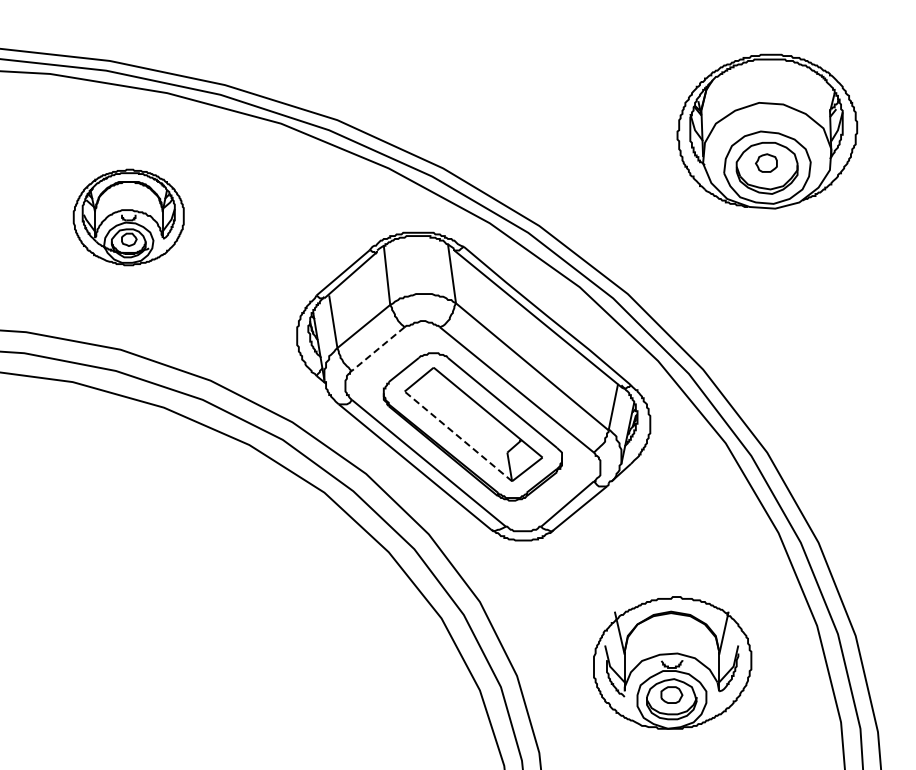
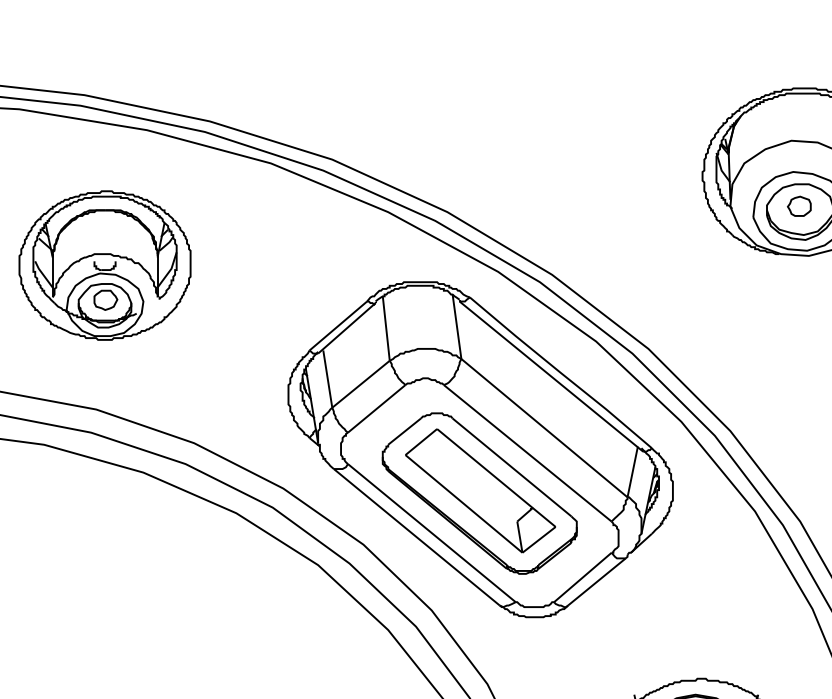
part: (128, 217) -> (104, 265), size x1.43
line: (377, 349) -> (375, 409), dashed -> solid
line: (458, 436) -> (464, 503), dashed -> solid

